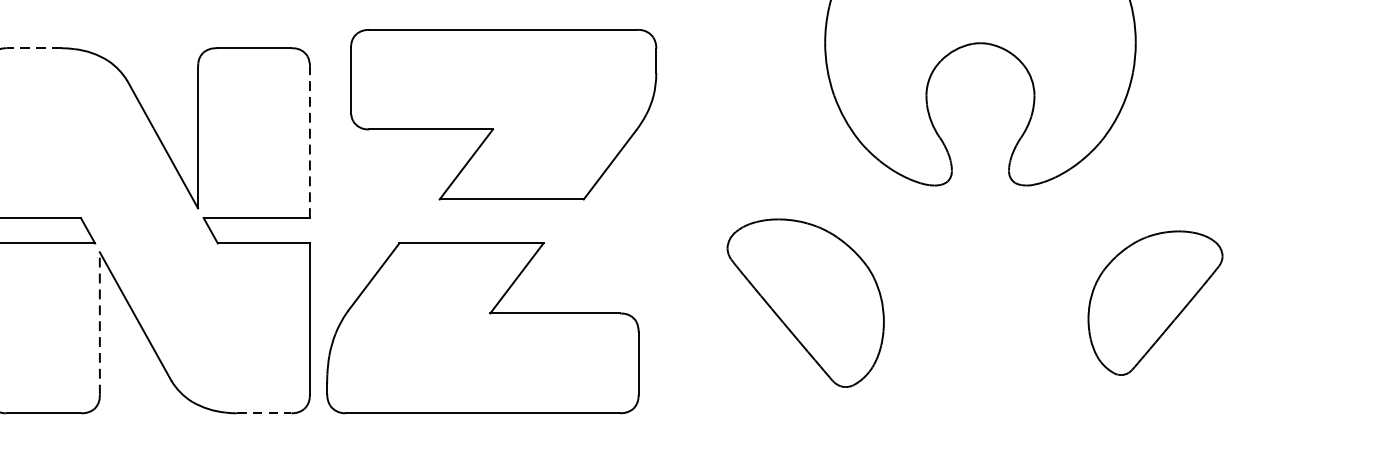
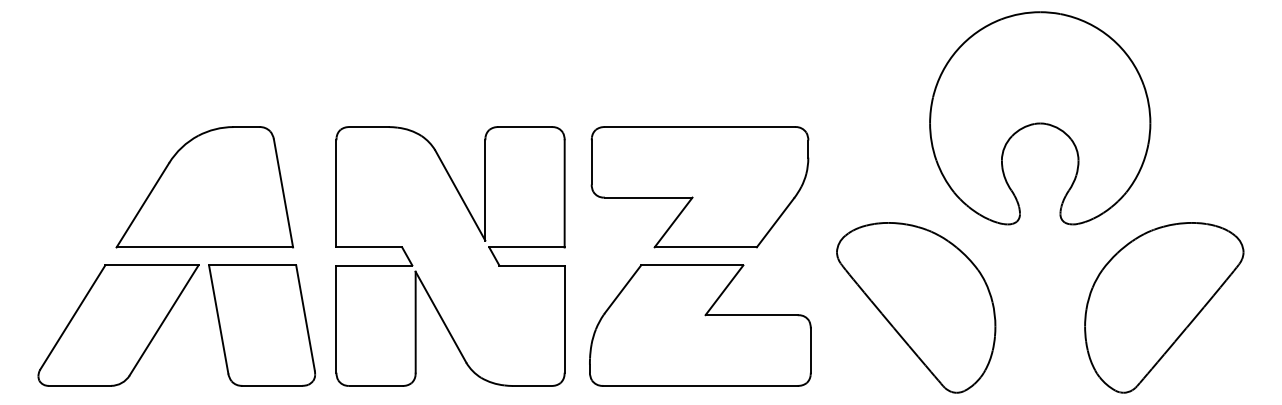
line: (34, 48) -> (369, 127), dashed -> solid
part: (502, 115) -> (699, 187), moved
line: (309, 141) -> (564, 193), dashed -> solid
part: (806, 302) -> (916, 307), size x1.43
part: (1155, 302) -> (1164, 307), size x1.67
line: (99, 322) -> (415, 321), dashed -> solid
part: (483, 328) -> (700, 325), moved
line: (264, 412) -> (532, 385), dashed -> solid

